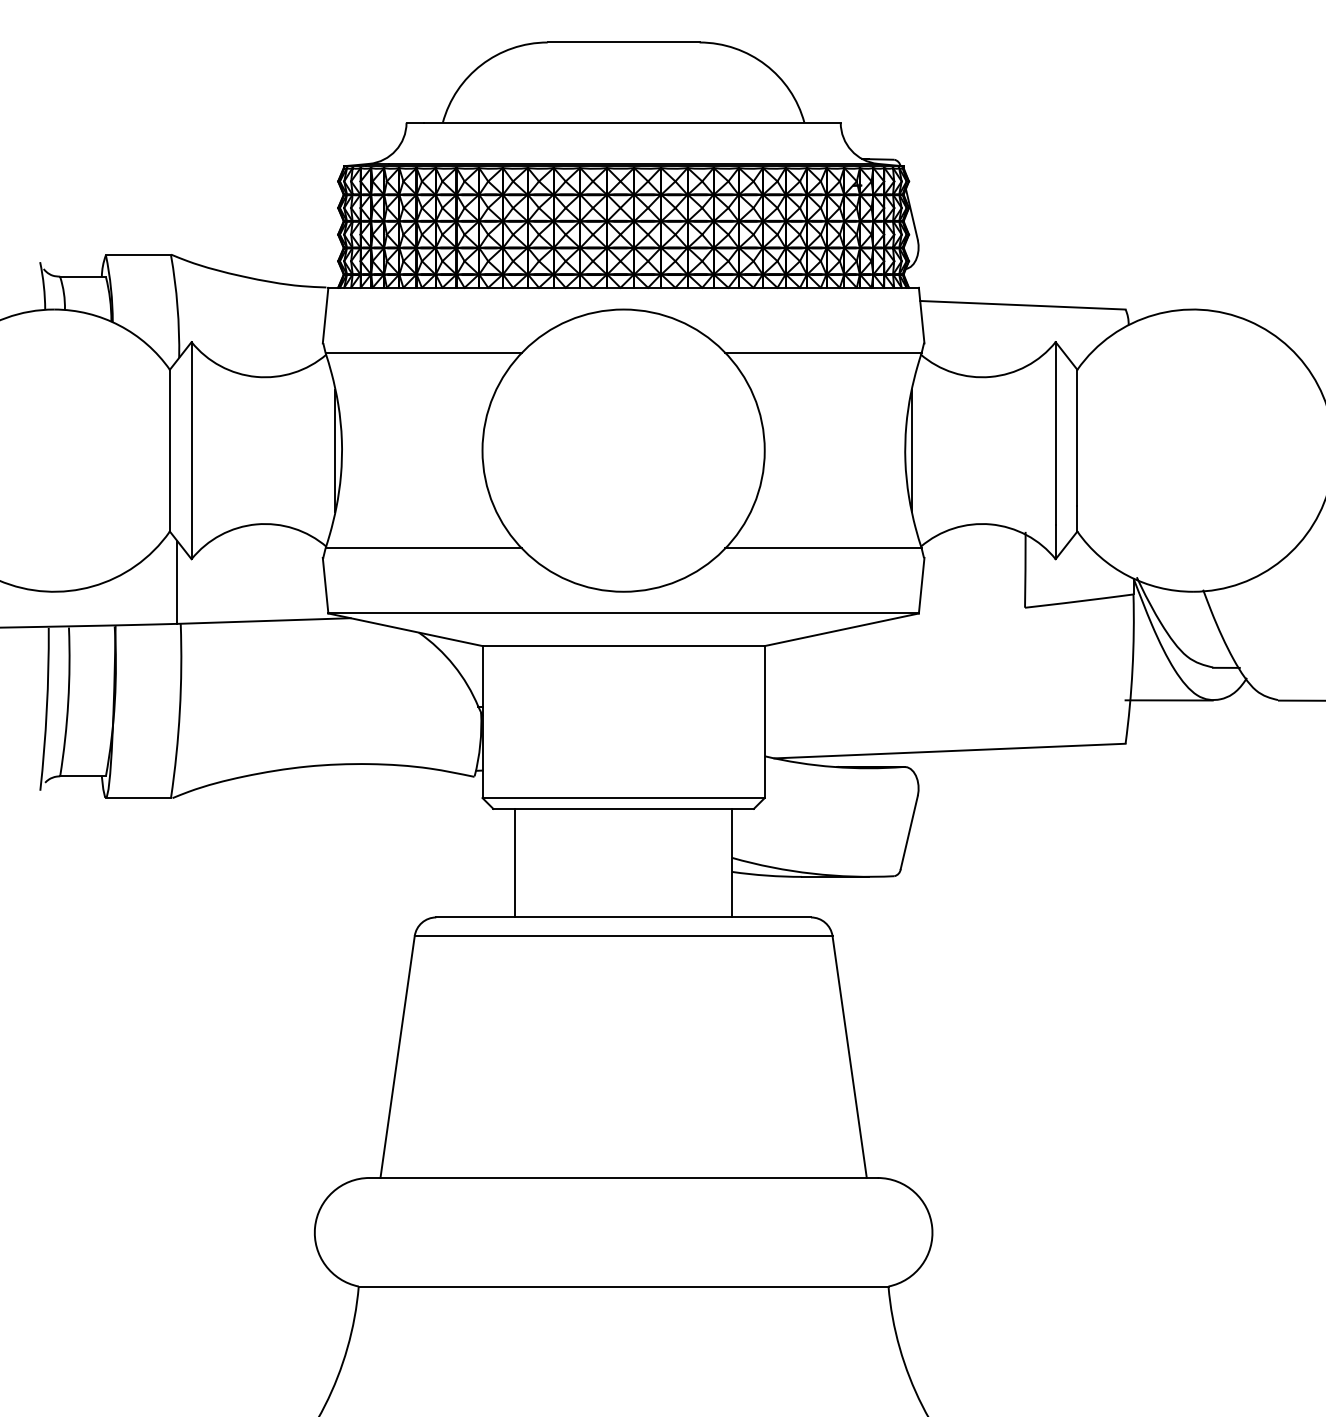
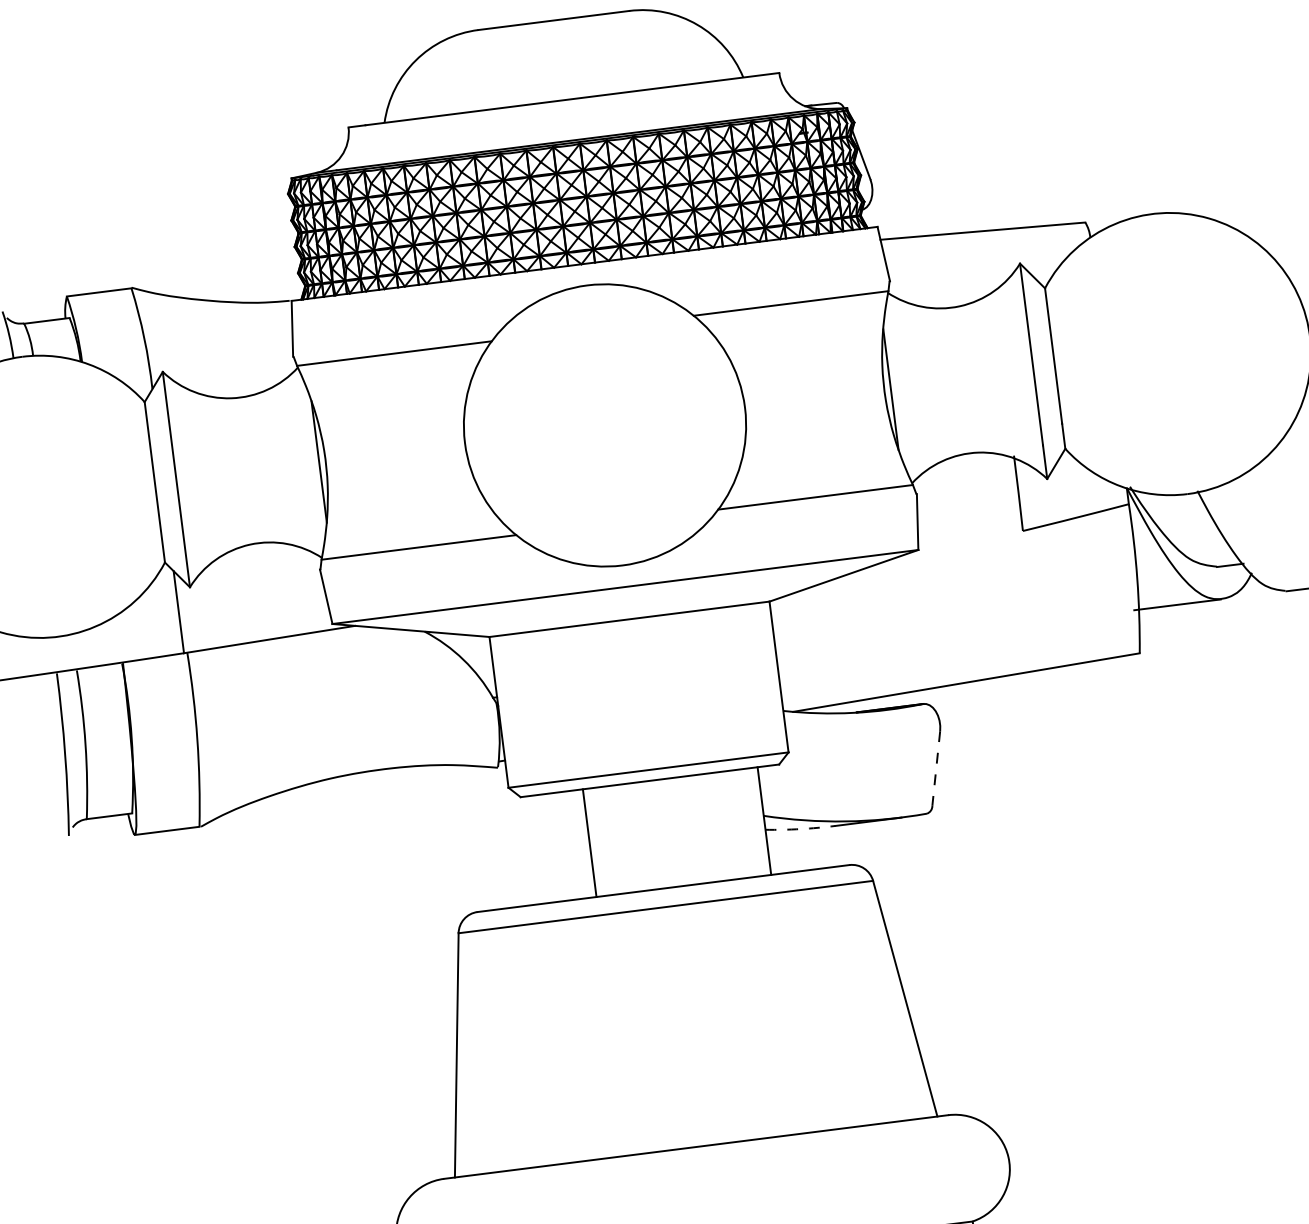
line: (909, 832) -> (936, 768), solid -> dashed
line: (515, 862) -> (590, 842), moved
arc: (767, 875) -> (800, 828), solid -> dashed

